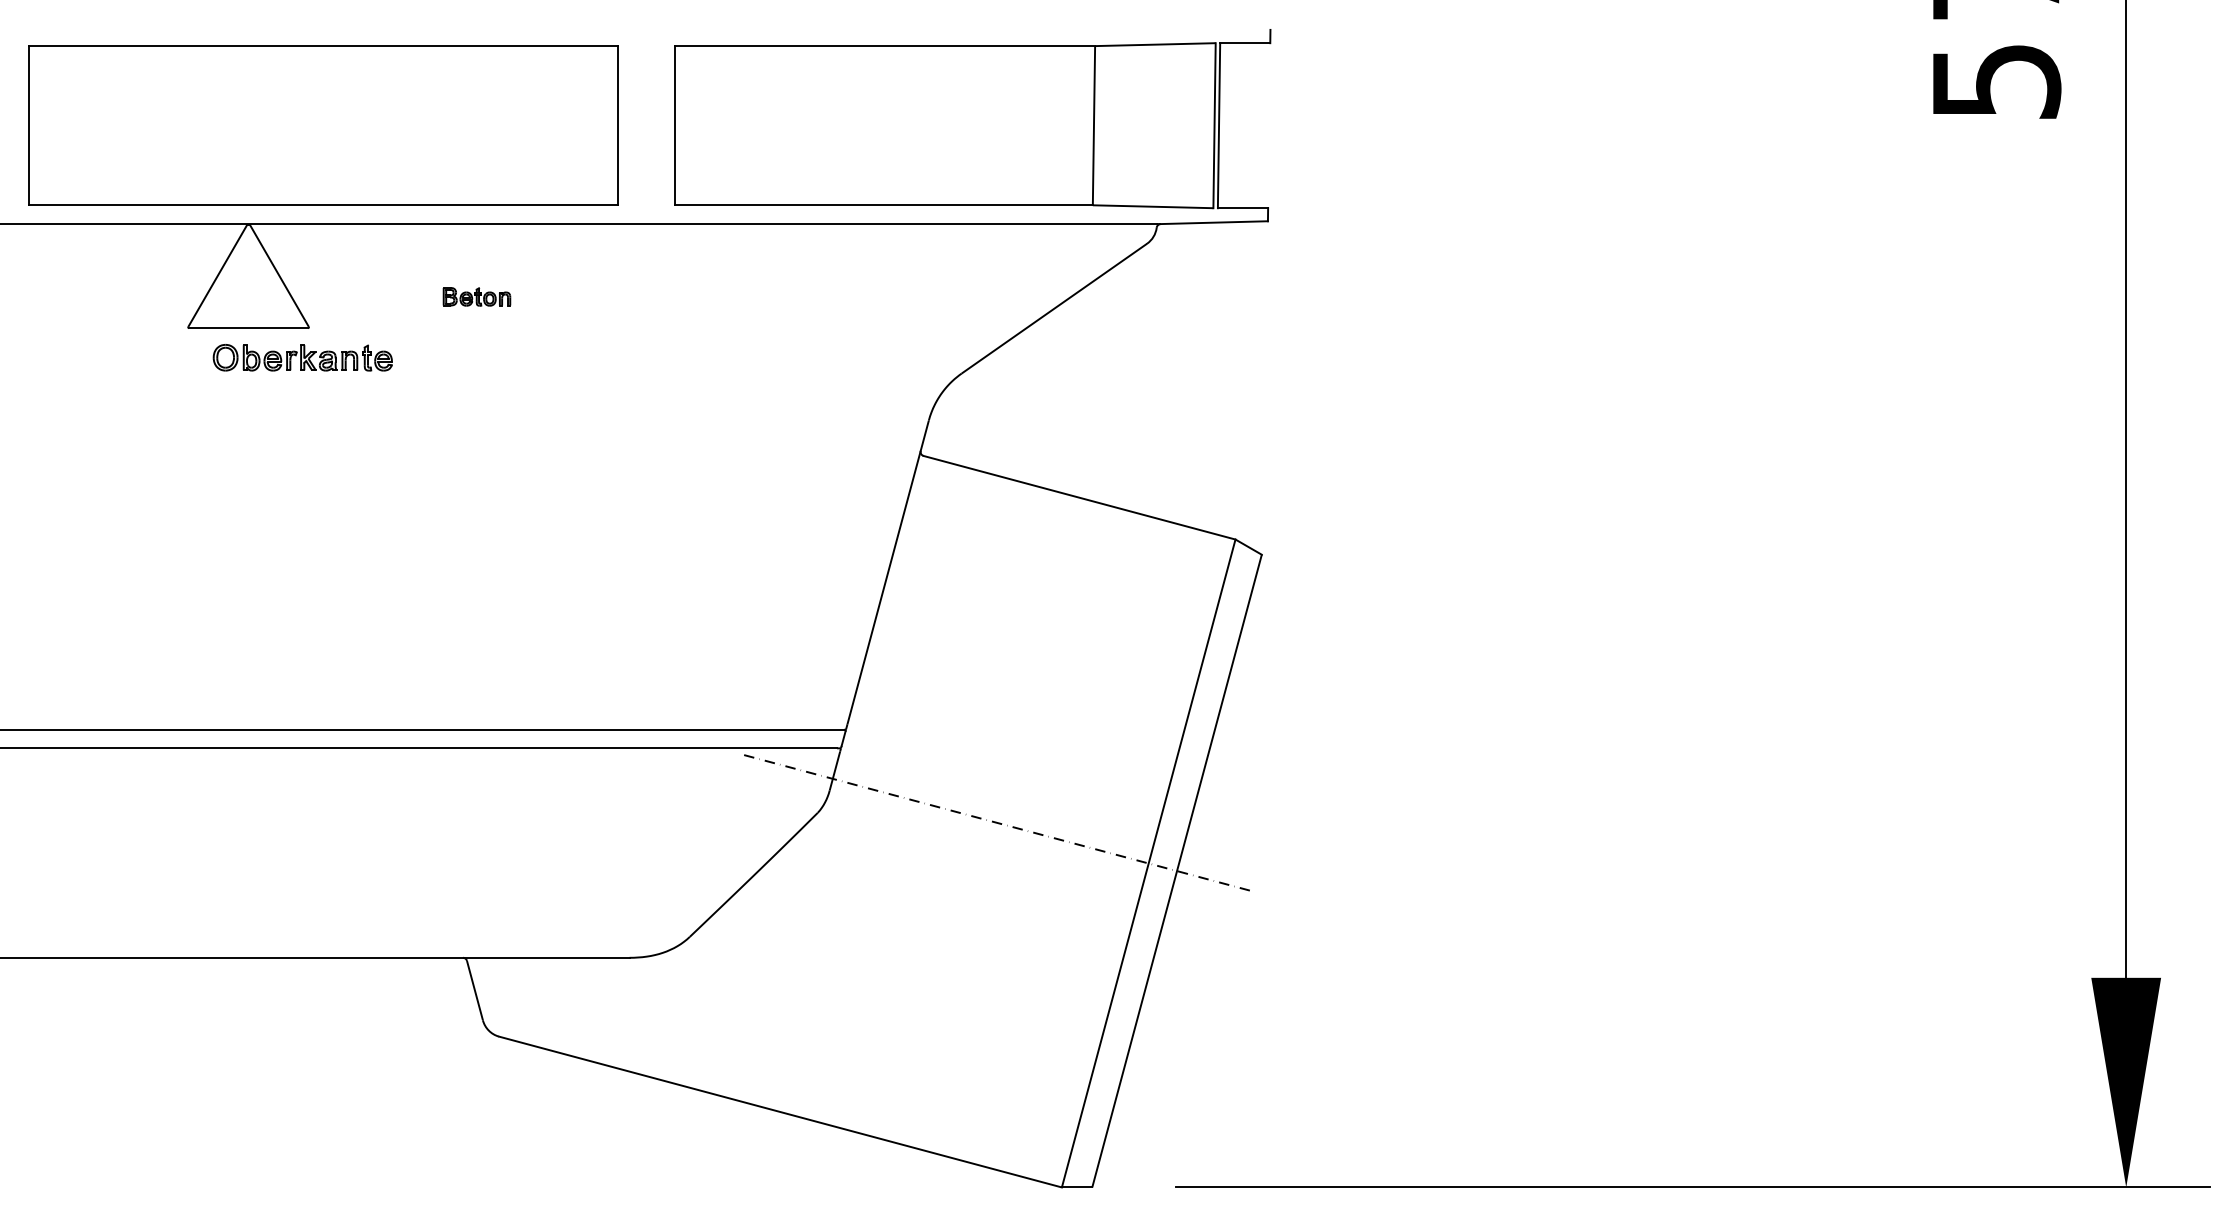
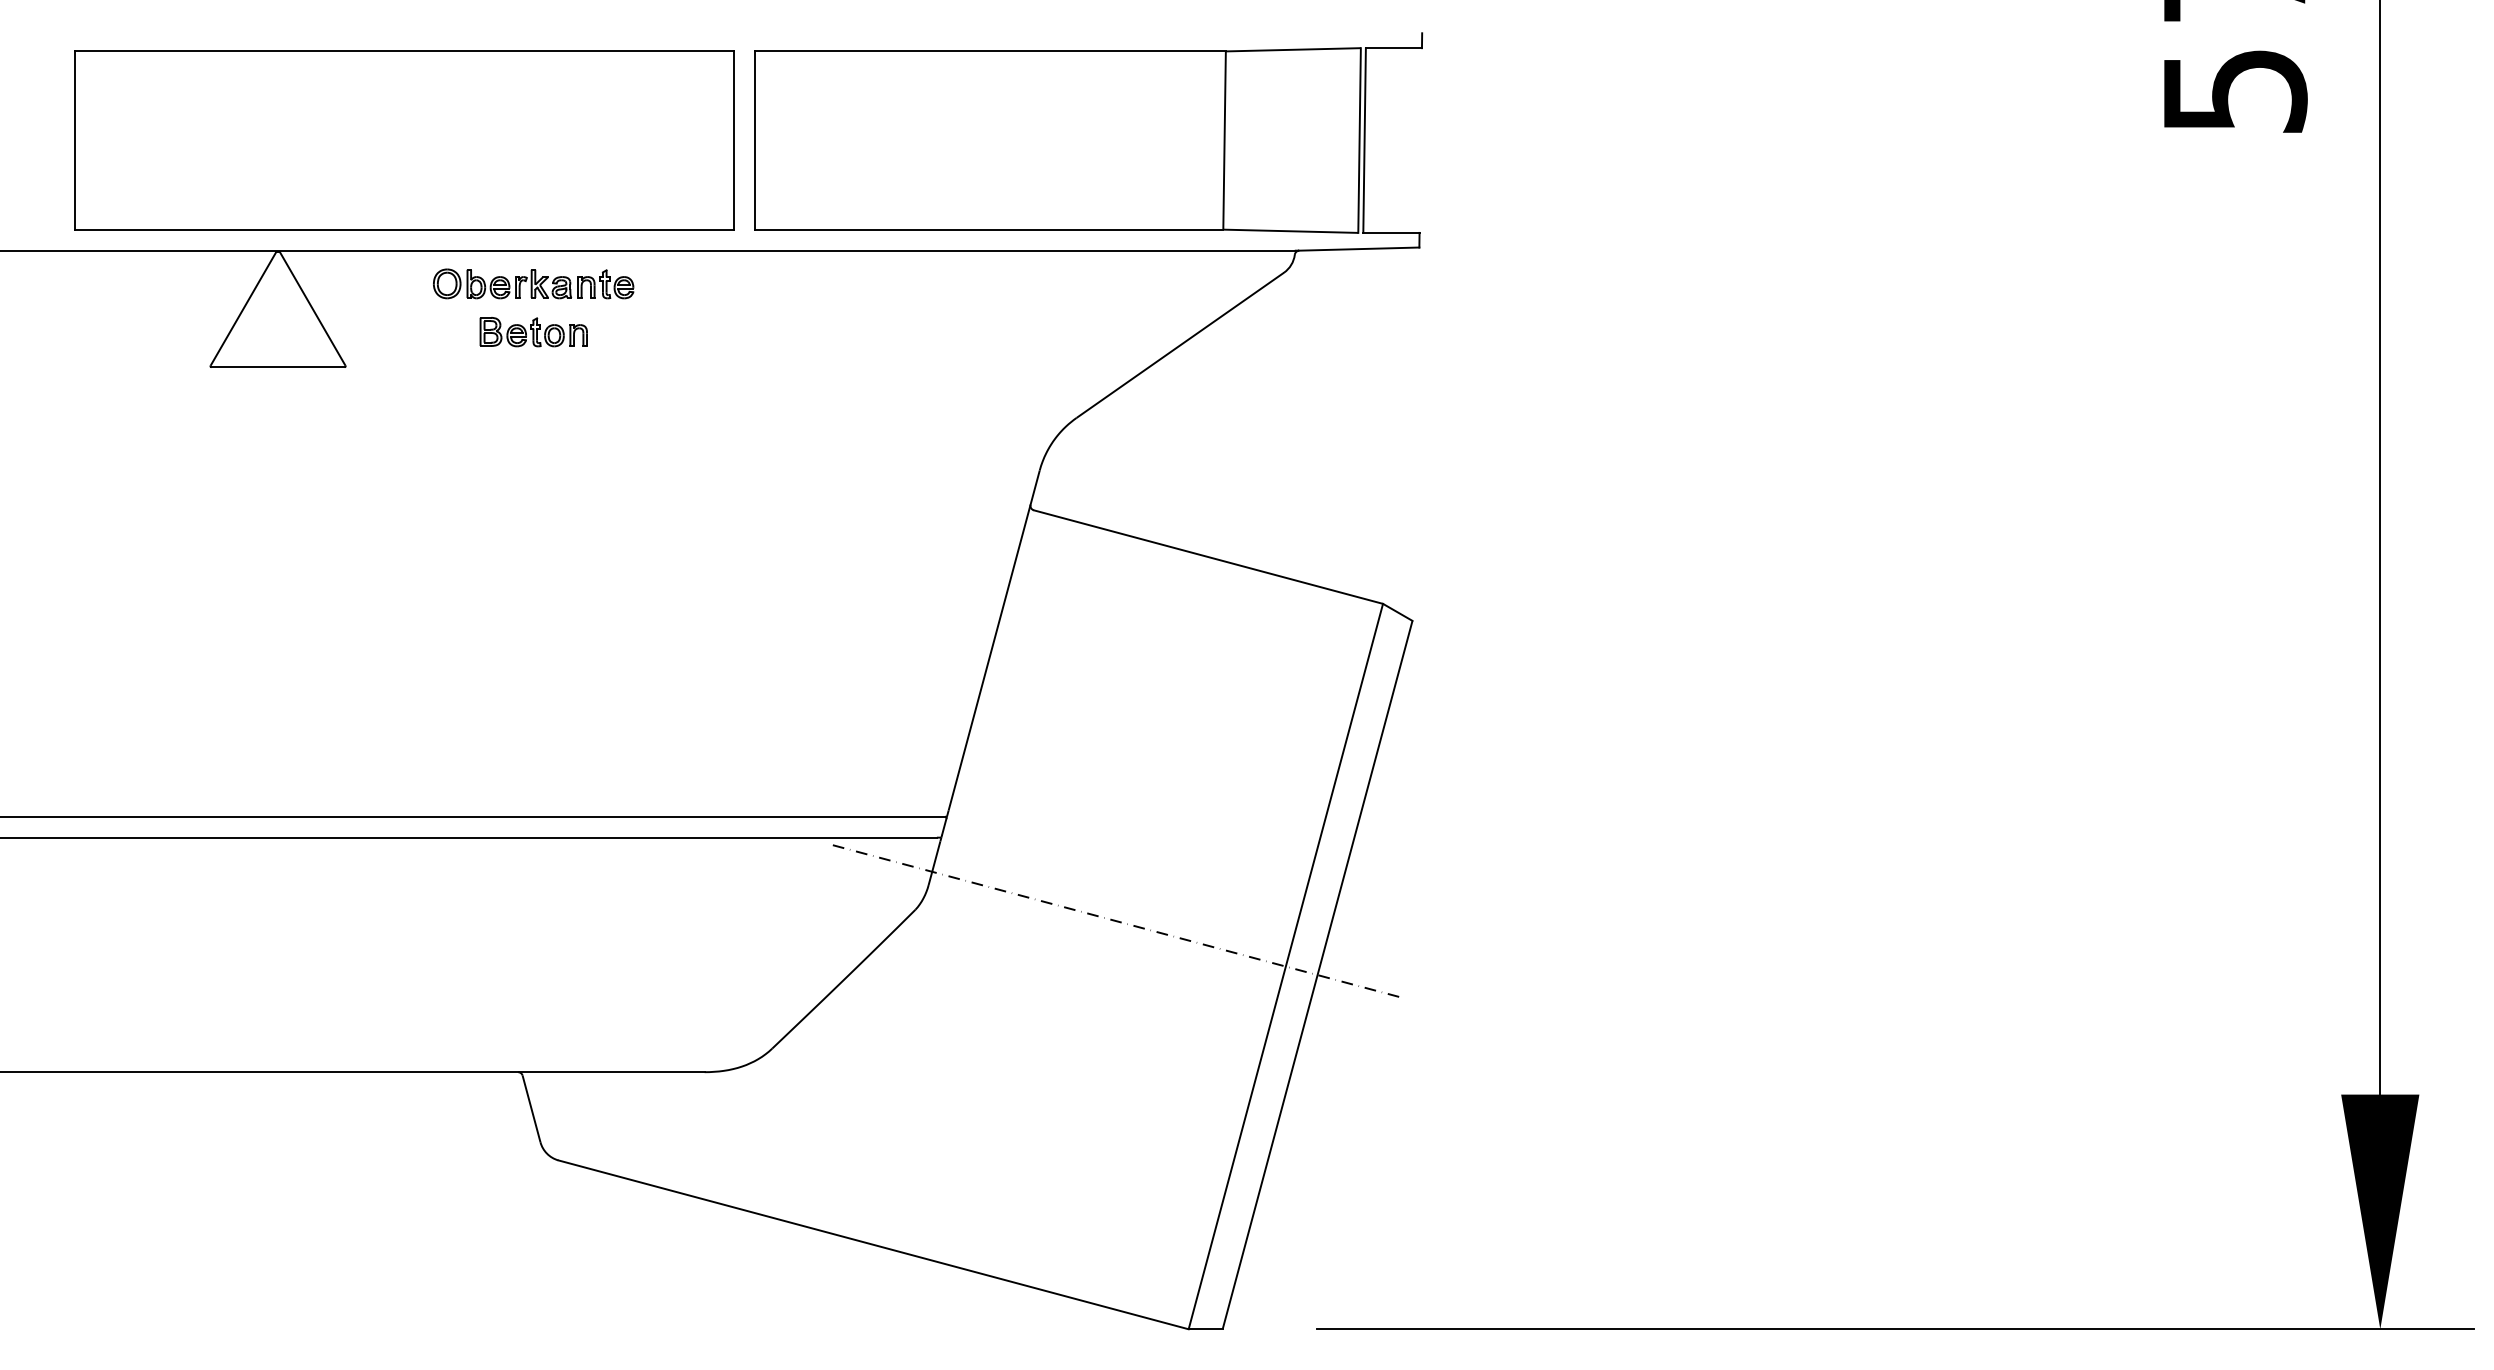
part: (323, 125) -> (404, 140), moved
part: (476, 296) -> (533, 331), size x1.43
part: (302, 357) -> (533, 283), moved

